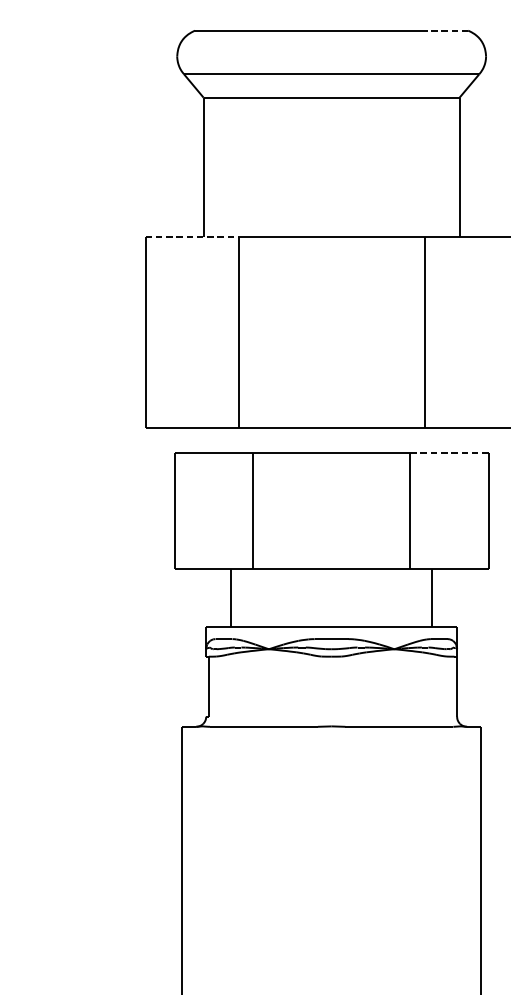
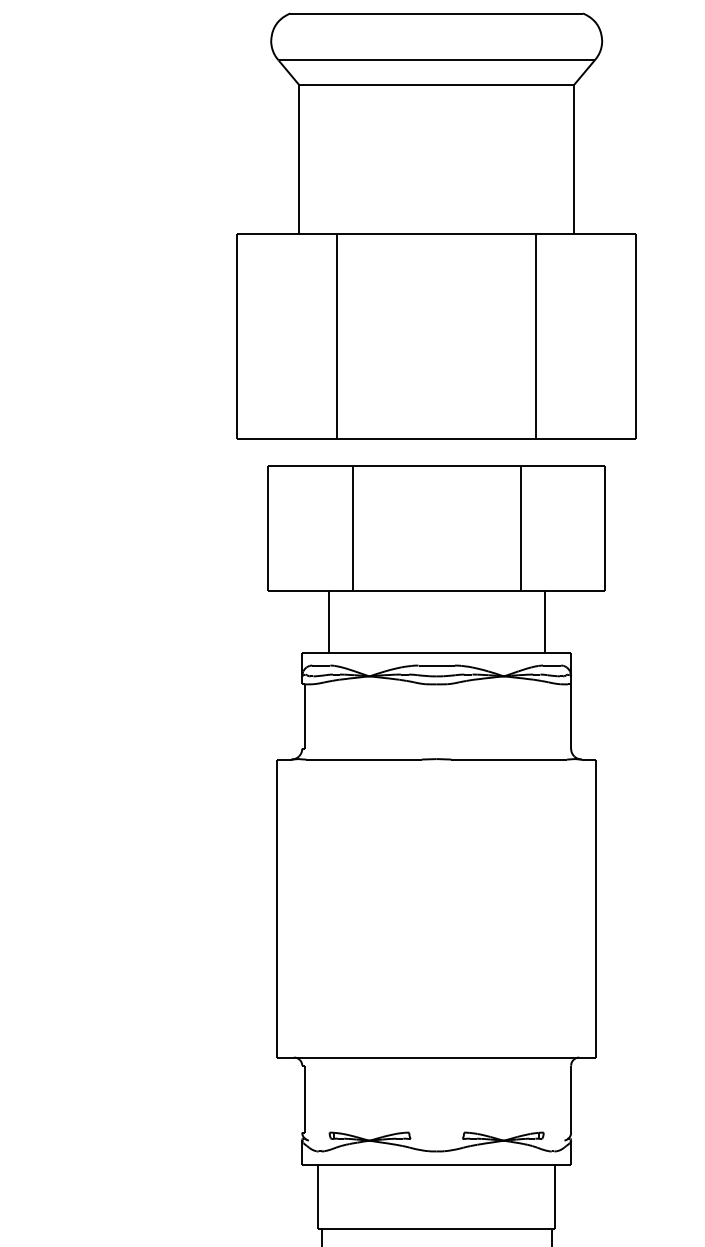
line: (448, 30) -> (561, 13), dashed -> solid
line: (192, 236) -> (287, 234), dashed -> solid
line: (449, 453) -> (563, 466), dashed -> solid

